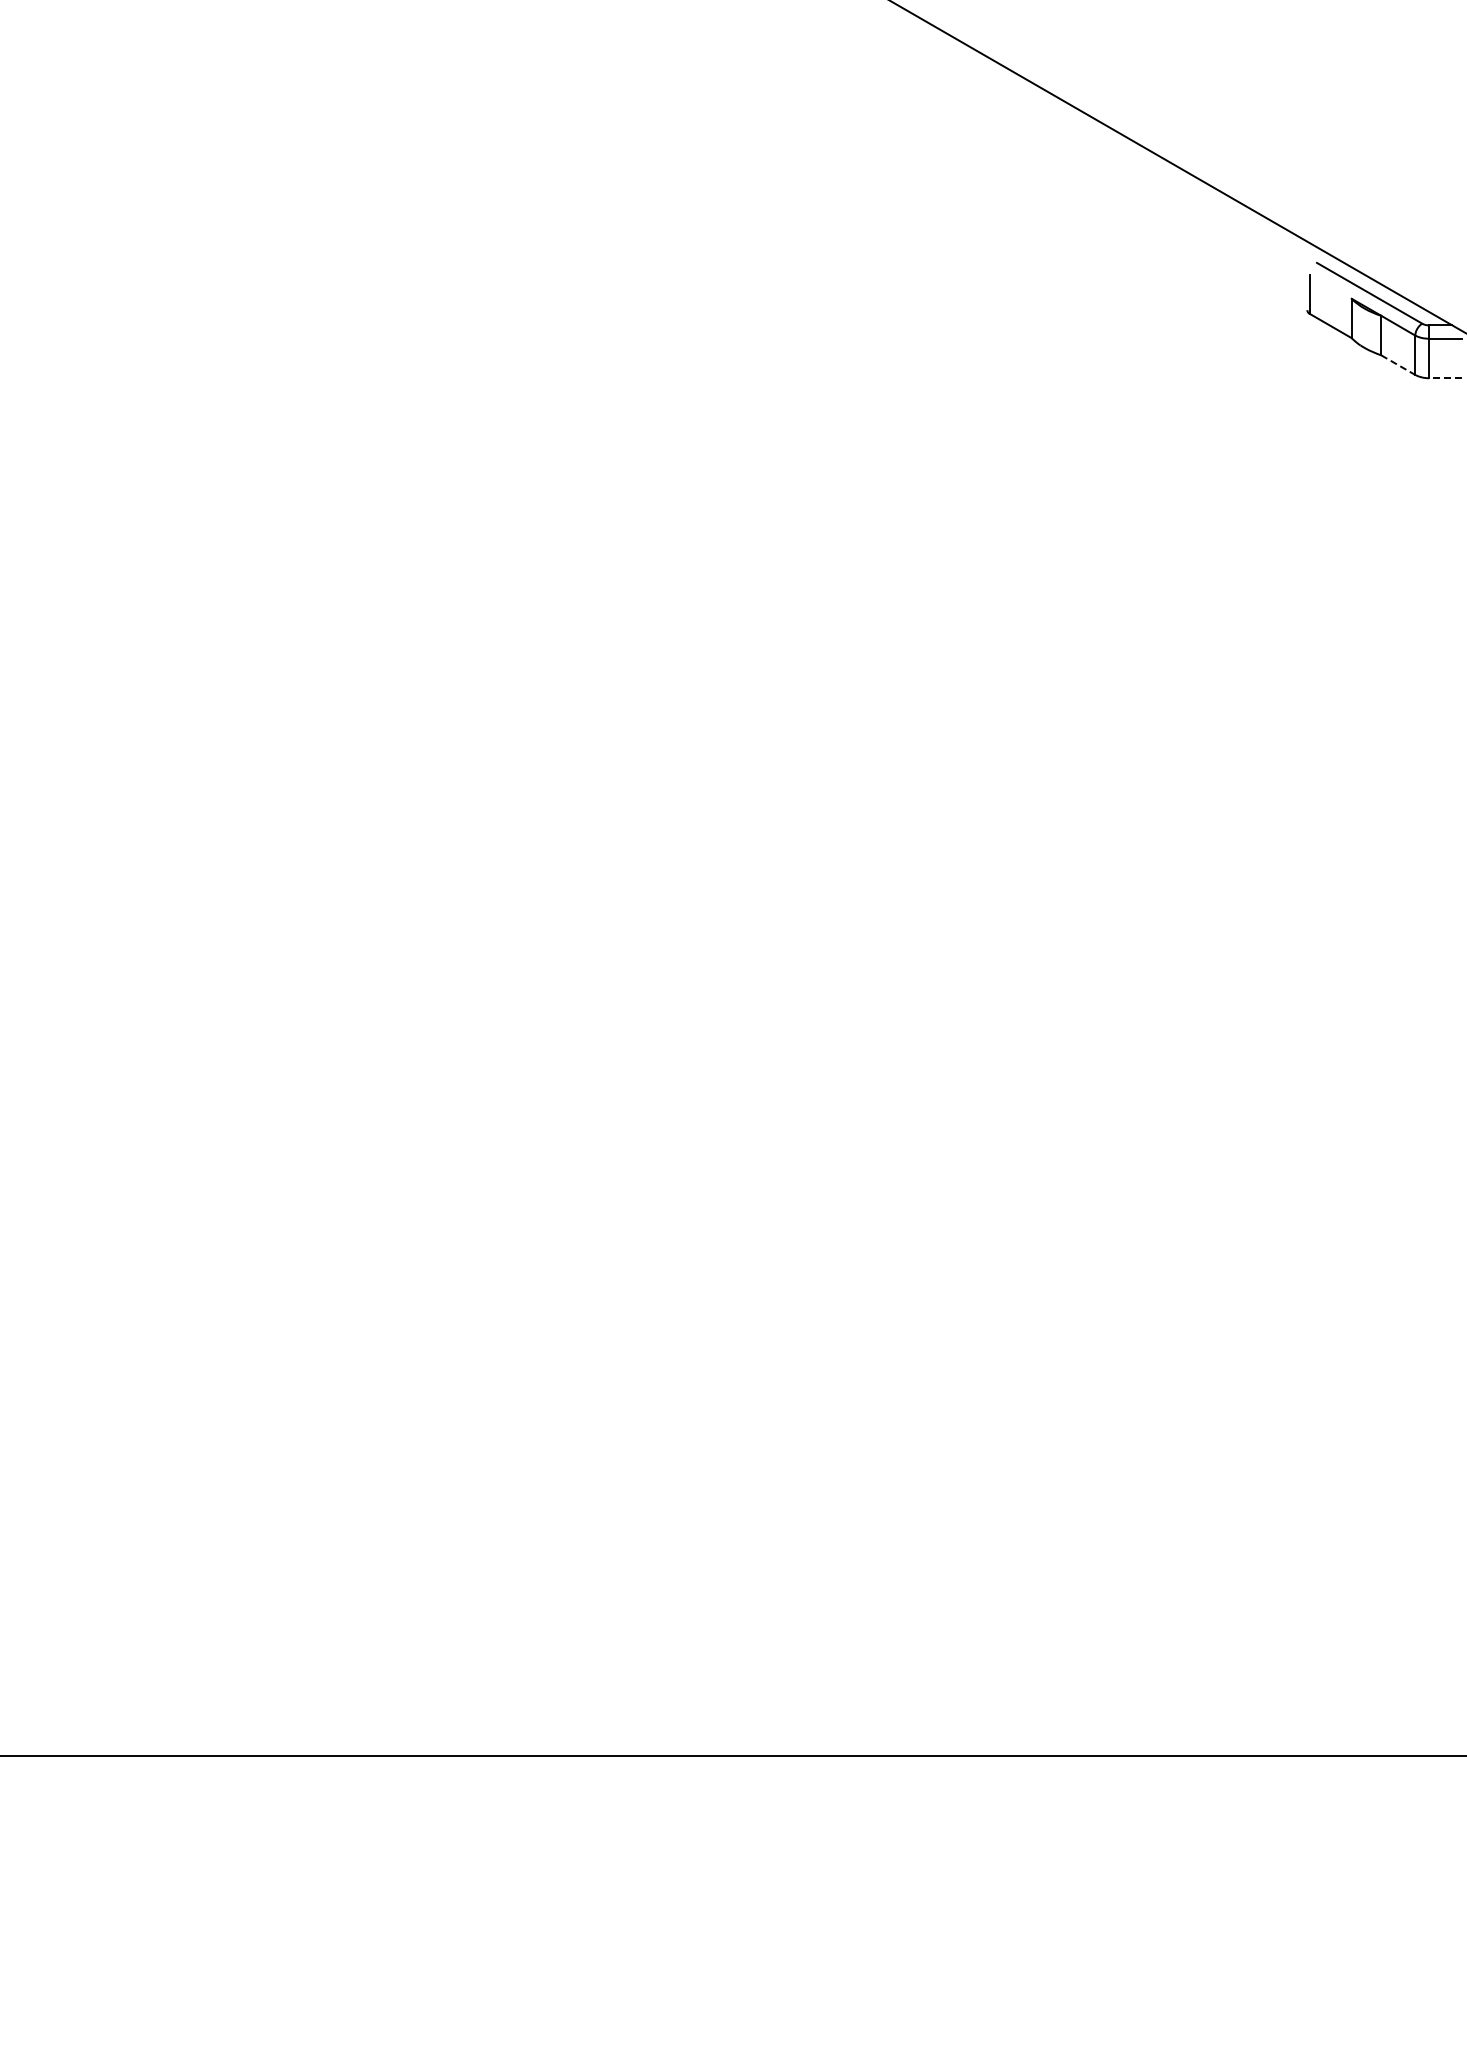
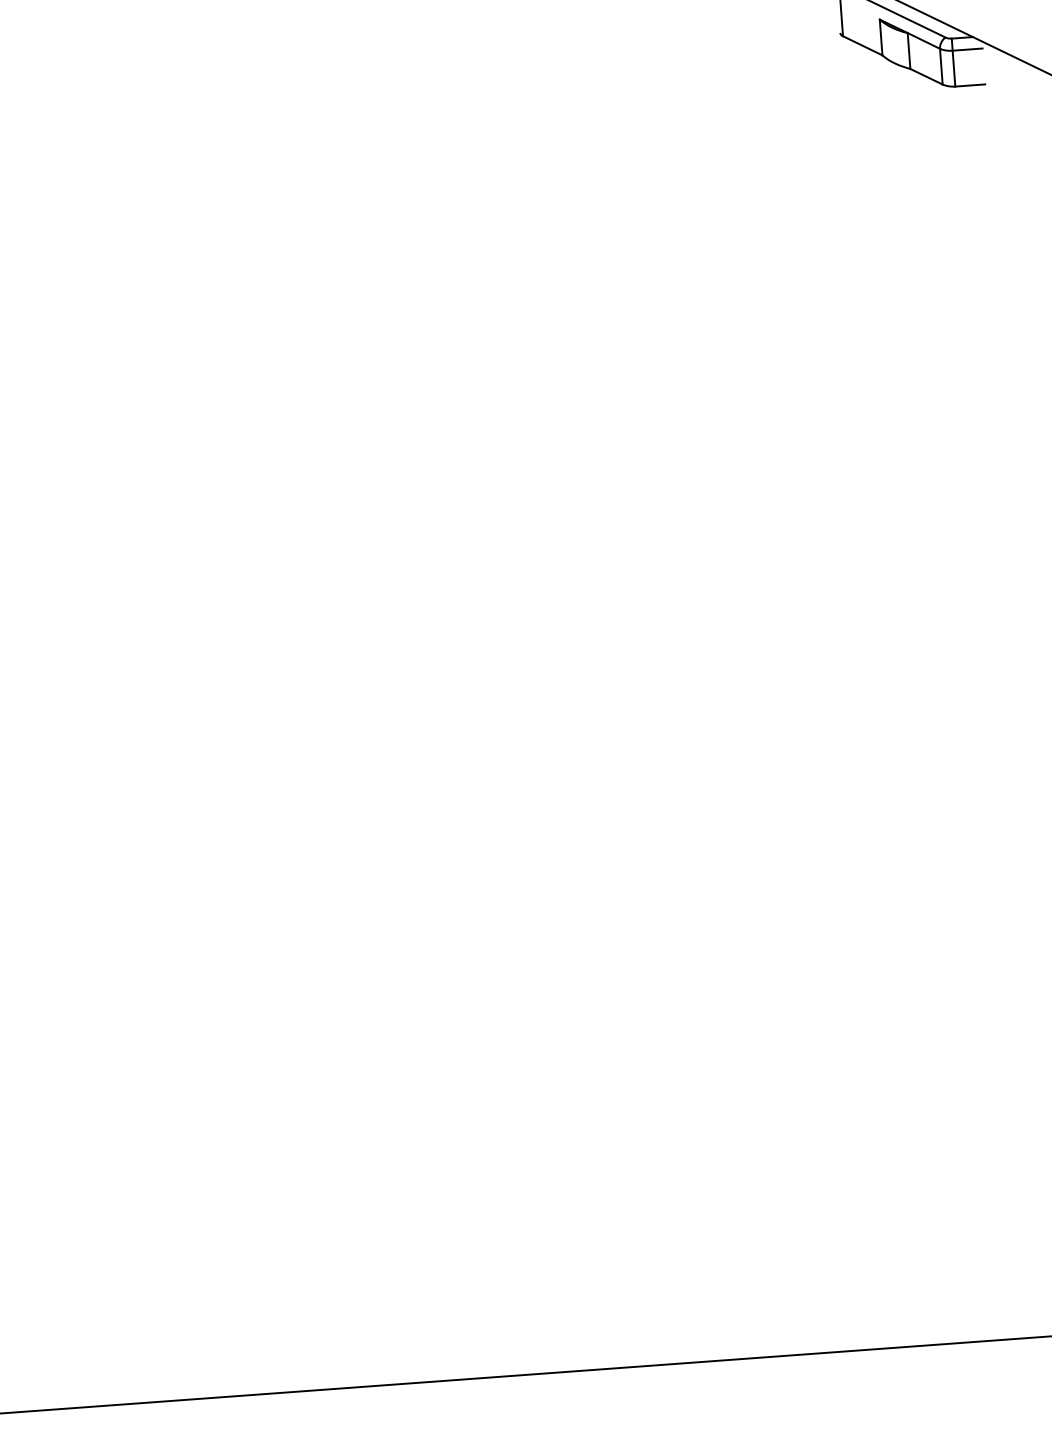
line: (1398, 365) -> (926, 77), dashed -> solid
line: (1445, 378) -> (970, 85), dashed -> solid

